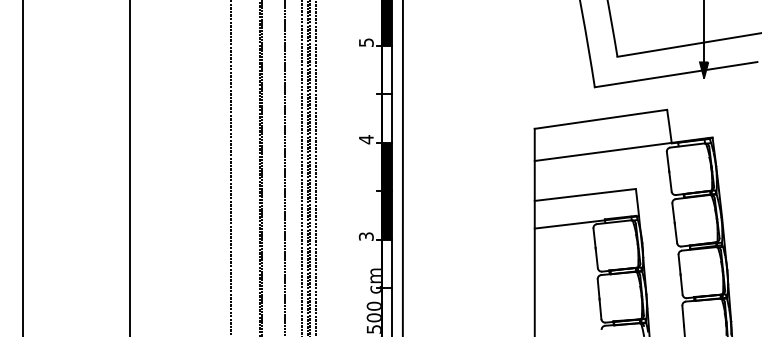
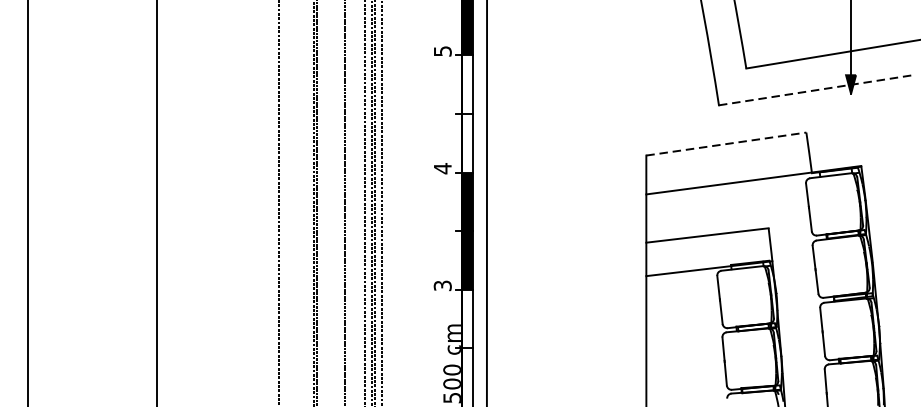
line: (676, 74) -> (817, 89), solid -> dashed
line: (600, 119) -> (725, 144), solid -> dashed

